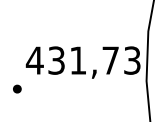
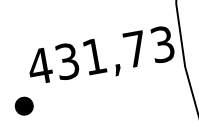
part: (17, 88) -> (24, 105), size x1.67

